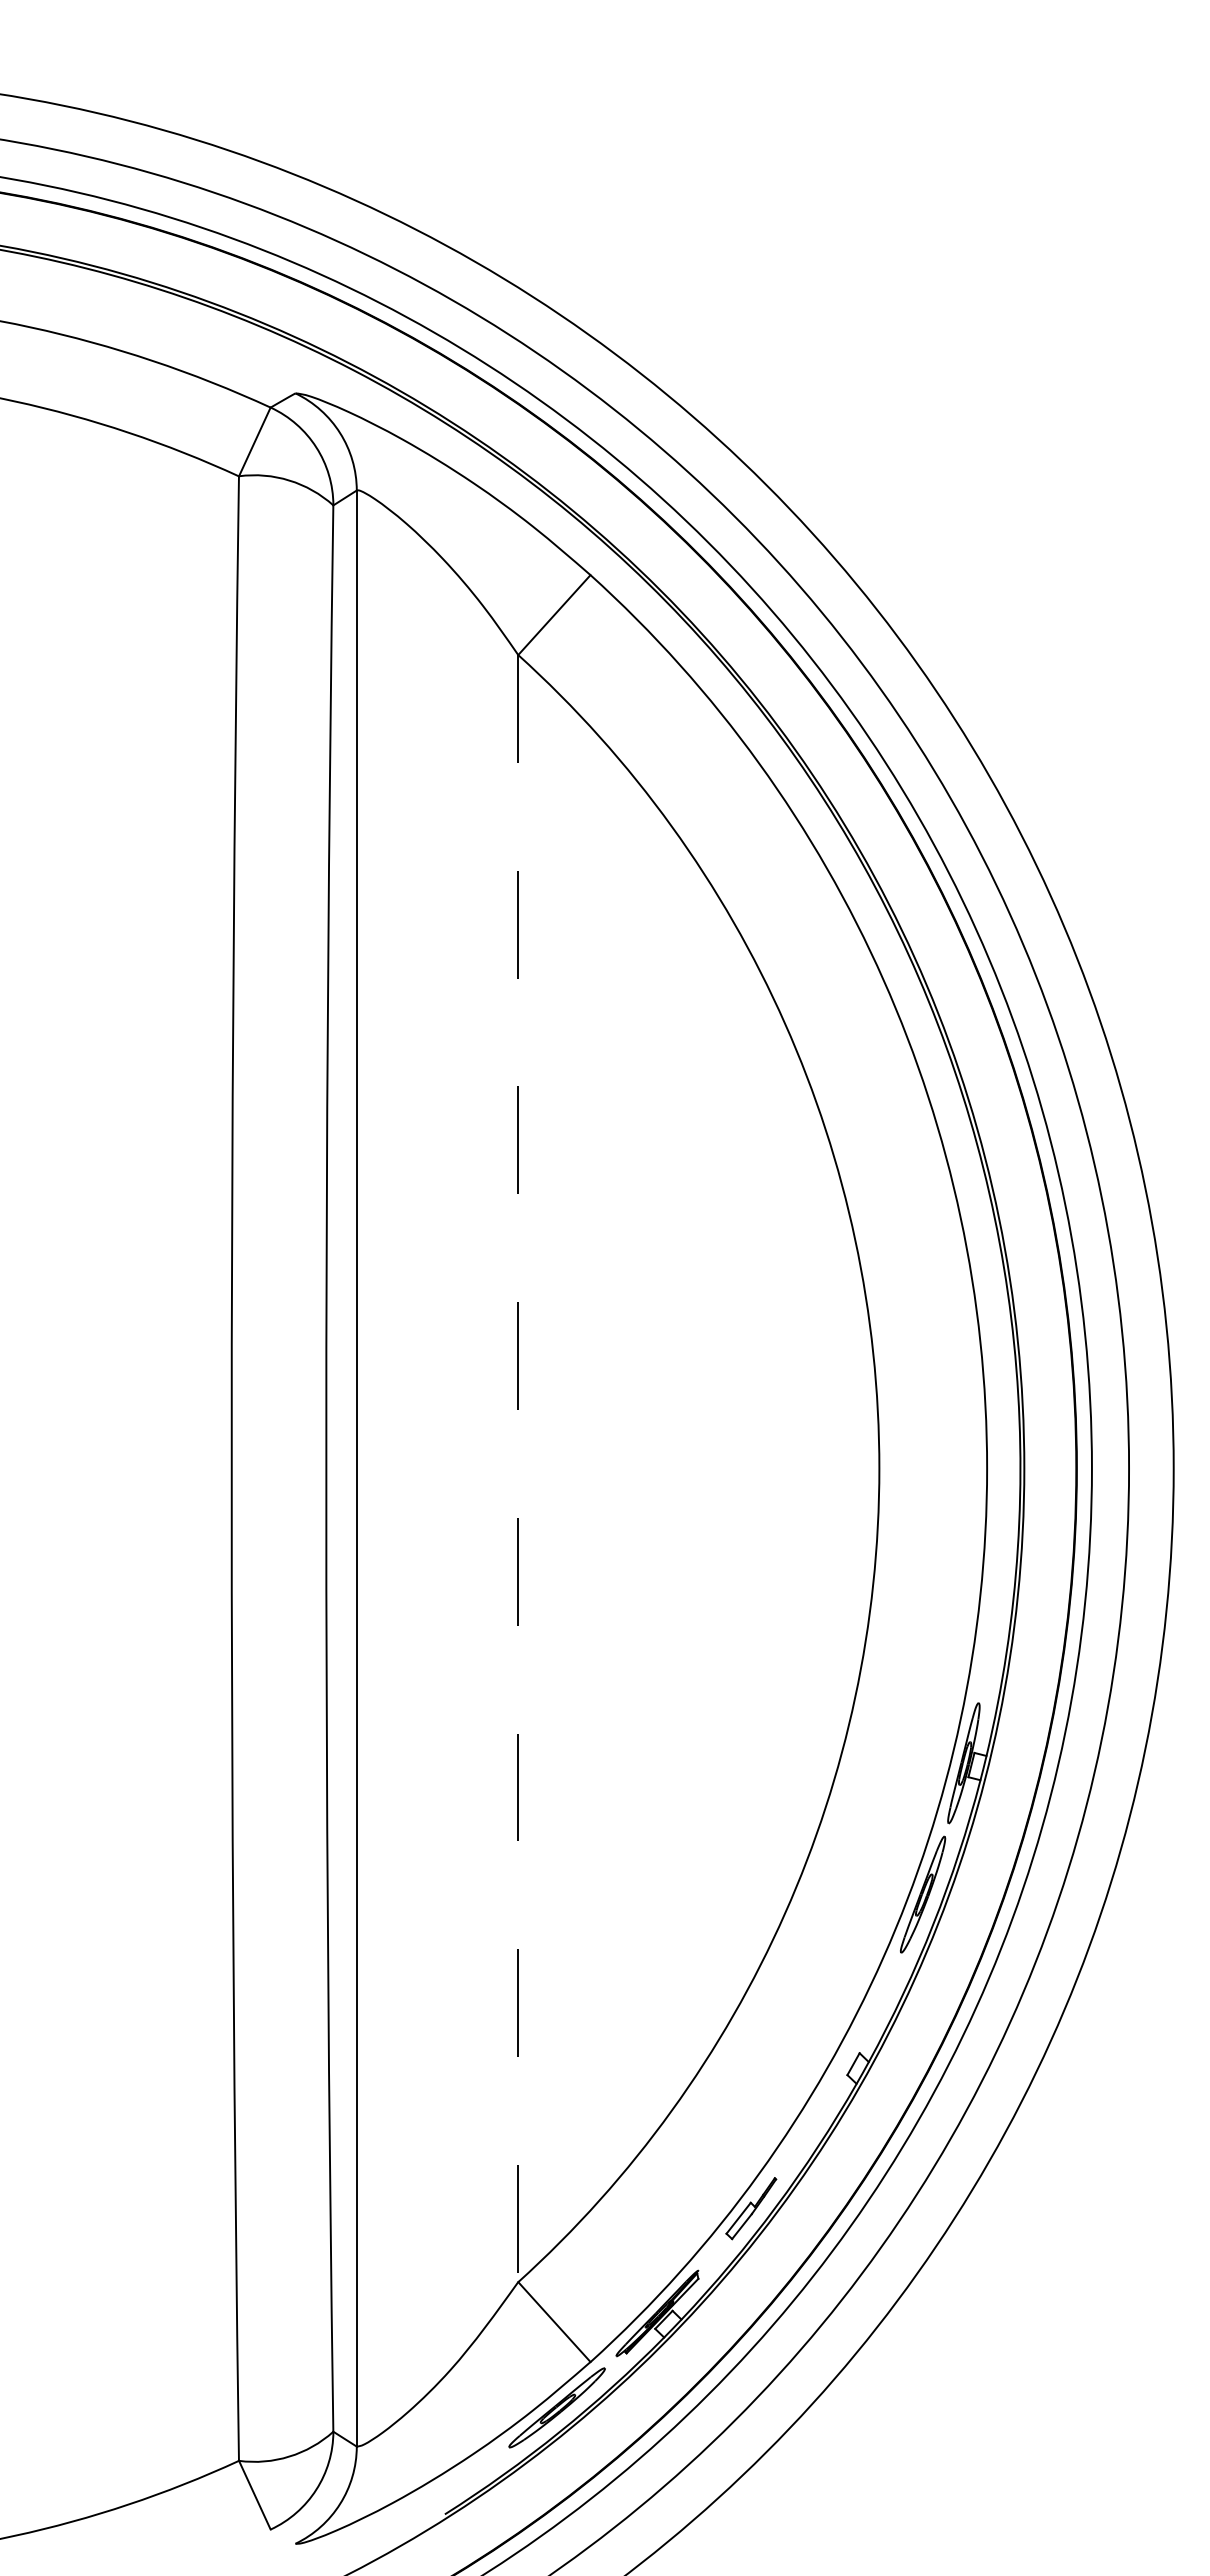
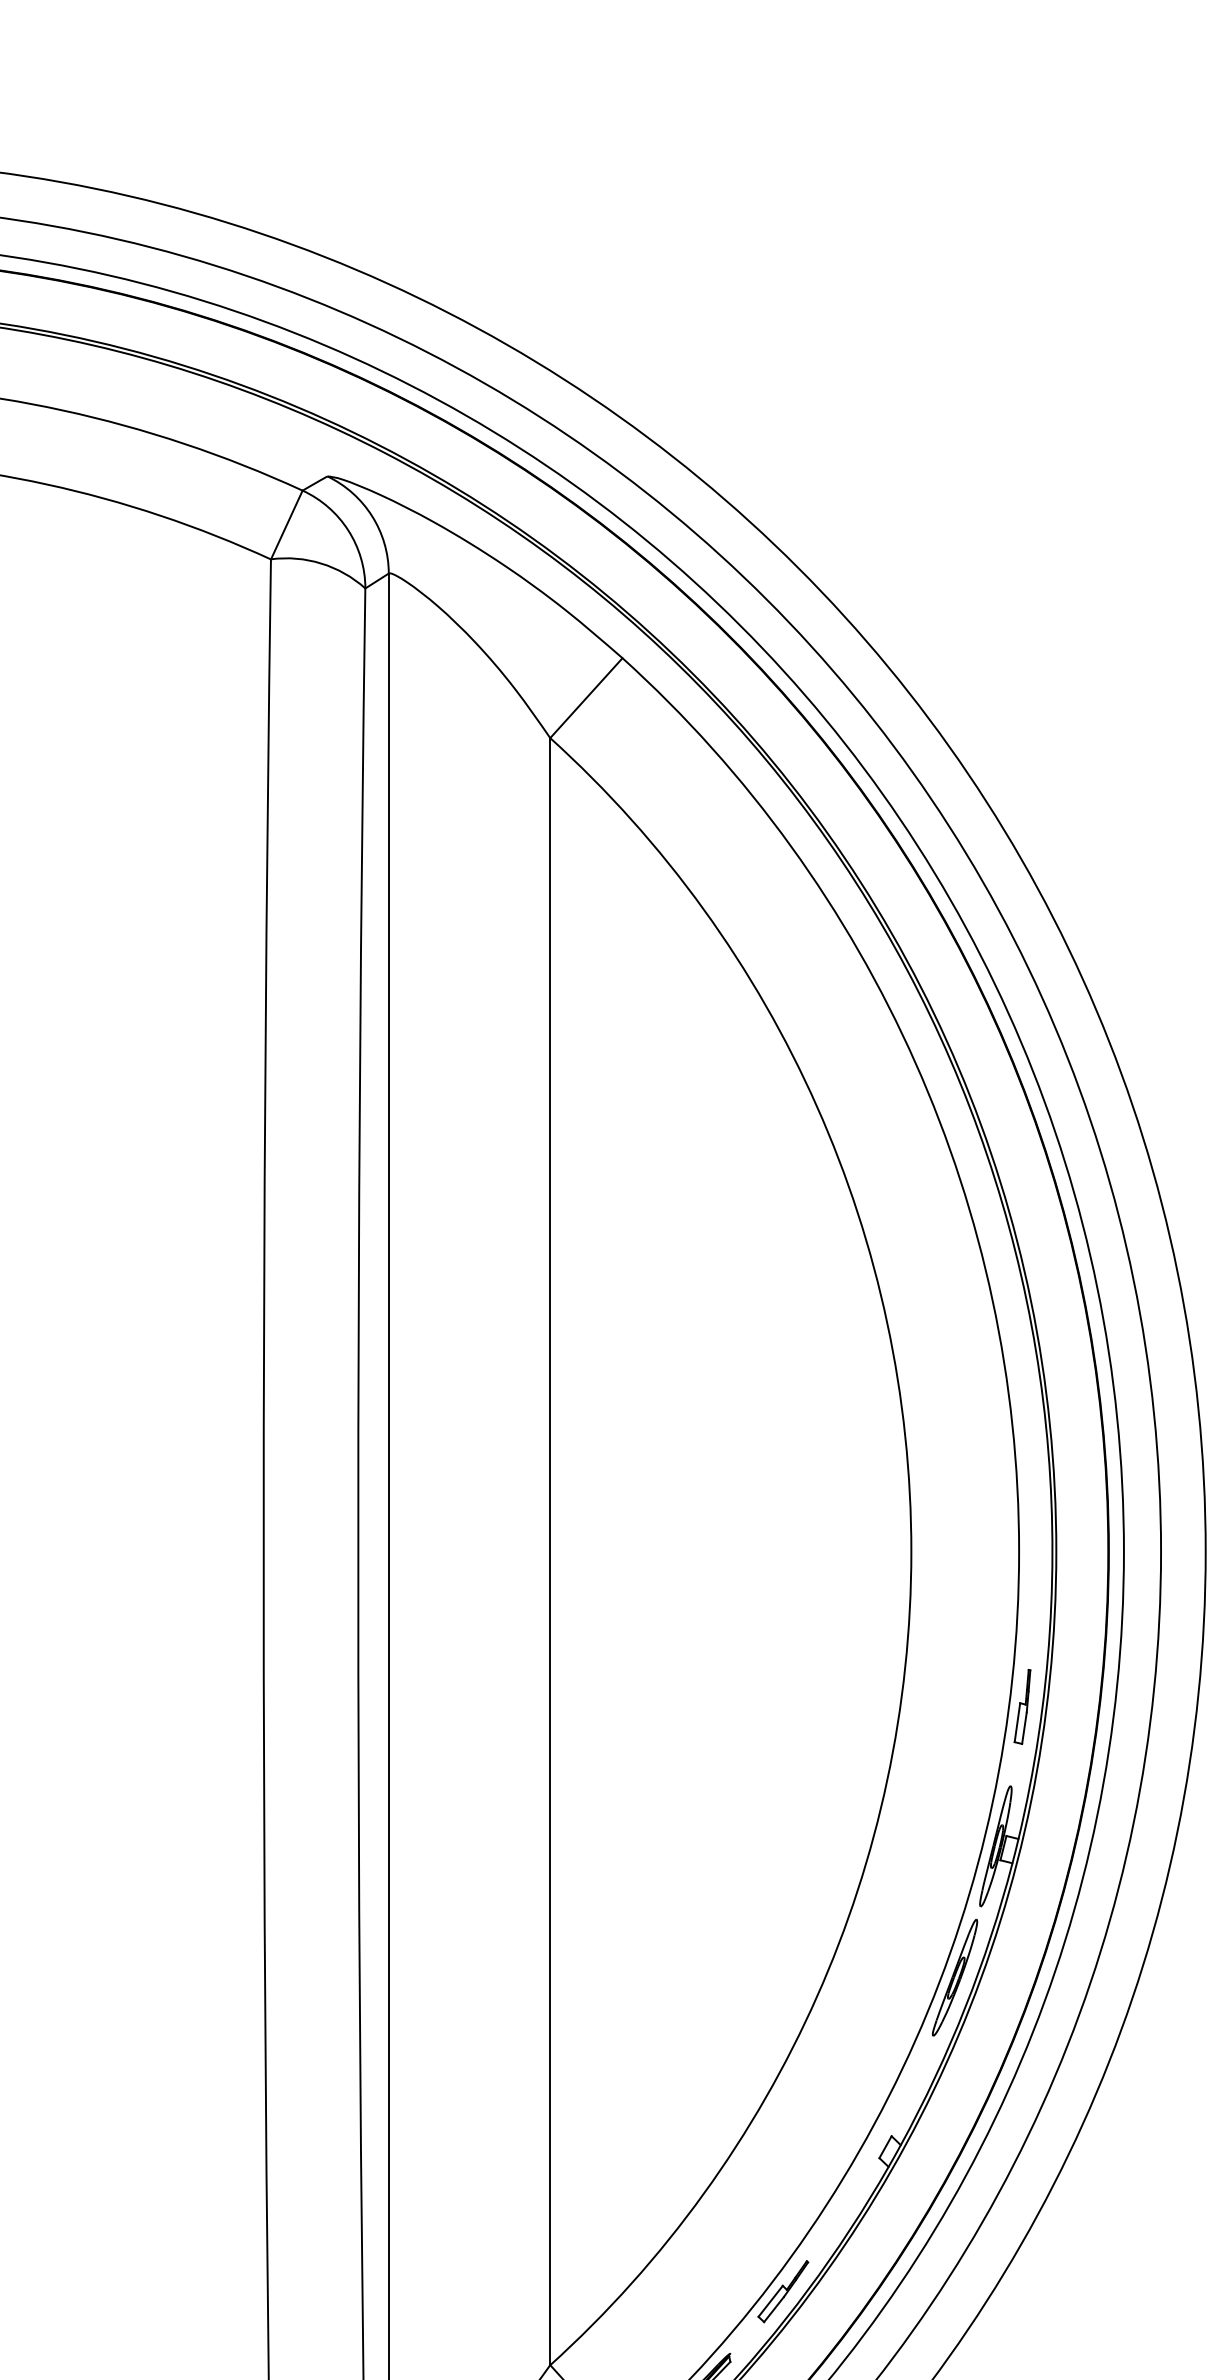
line: (518, 1468) -> (550, 1551), dashed -> solid
part: (990, 1623) -> (1022, 1706), added

